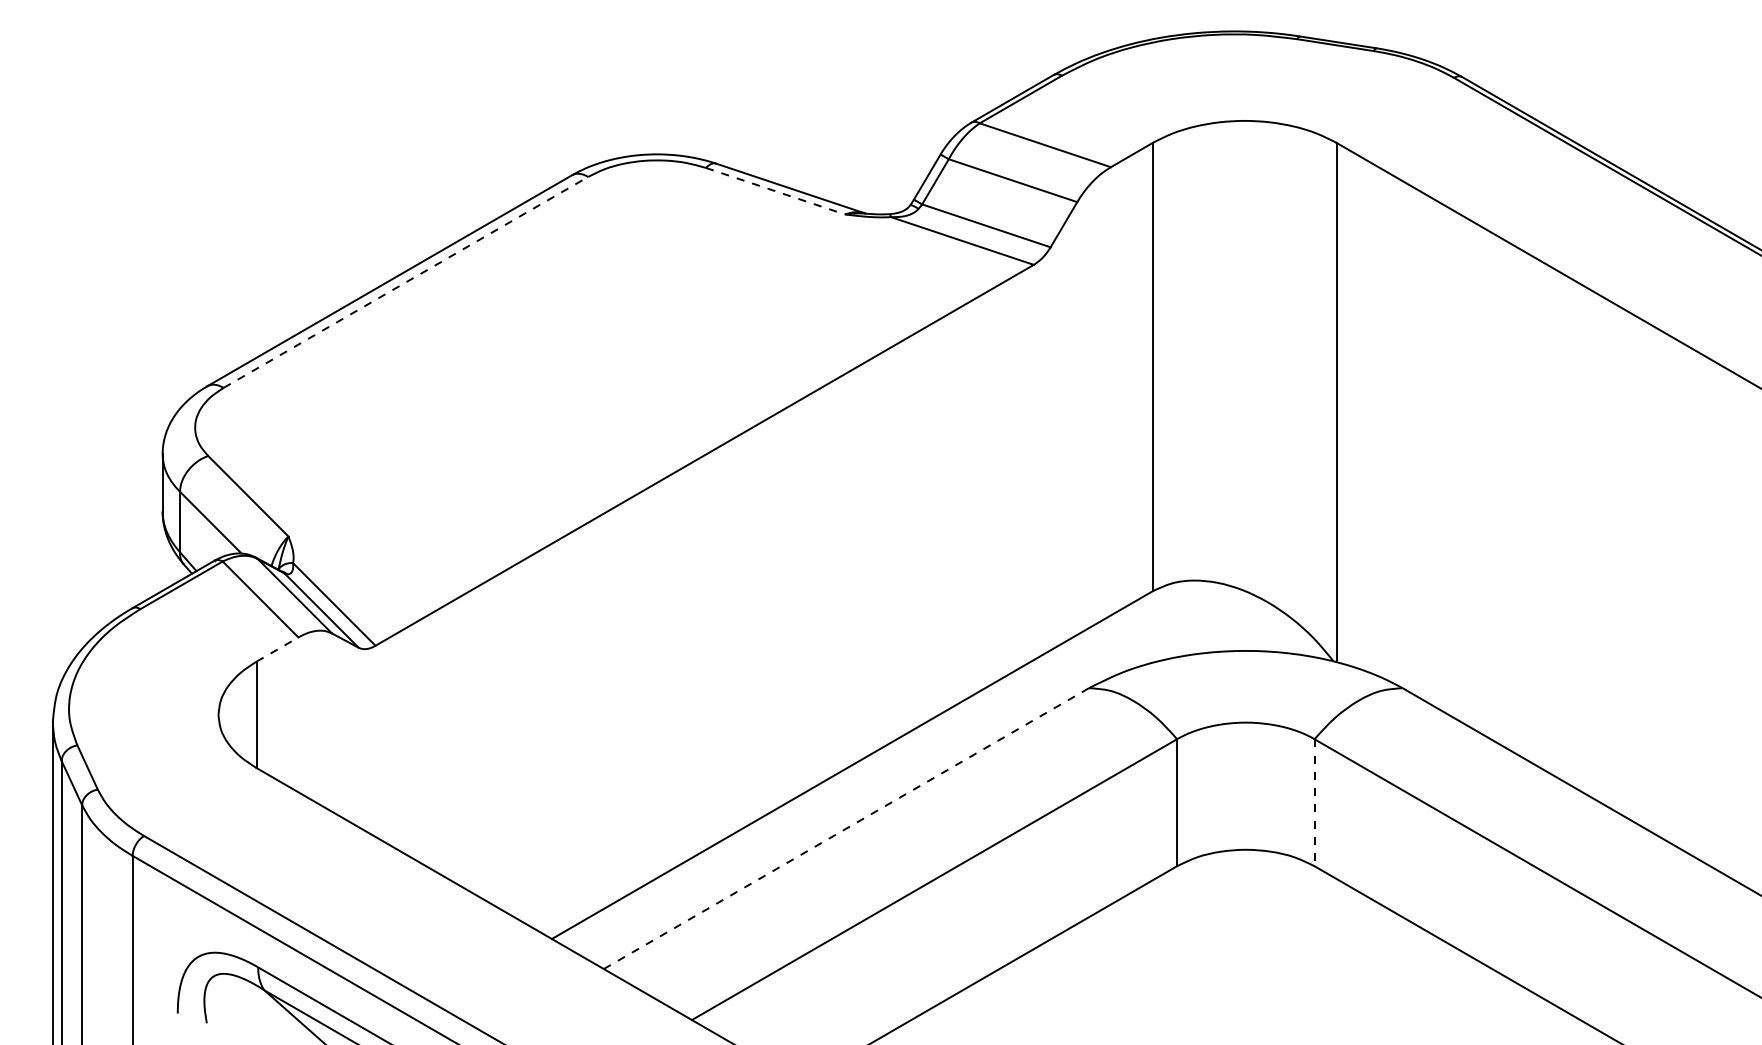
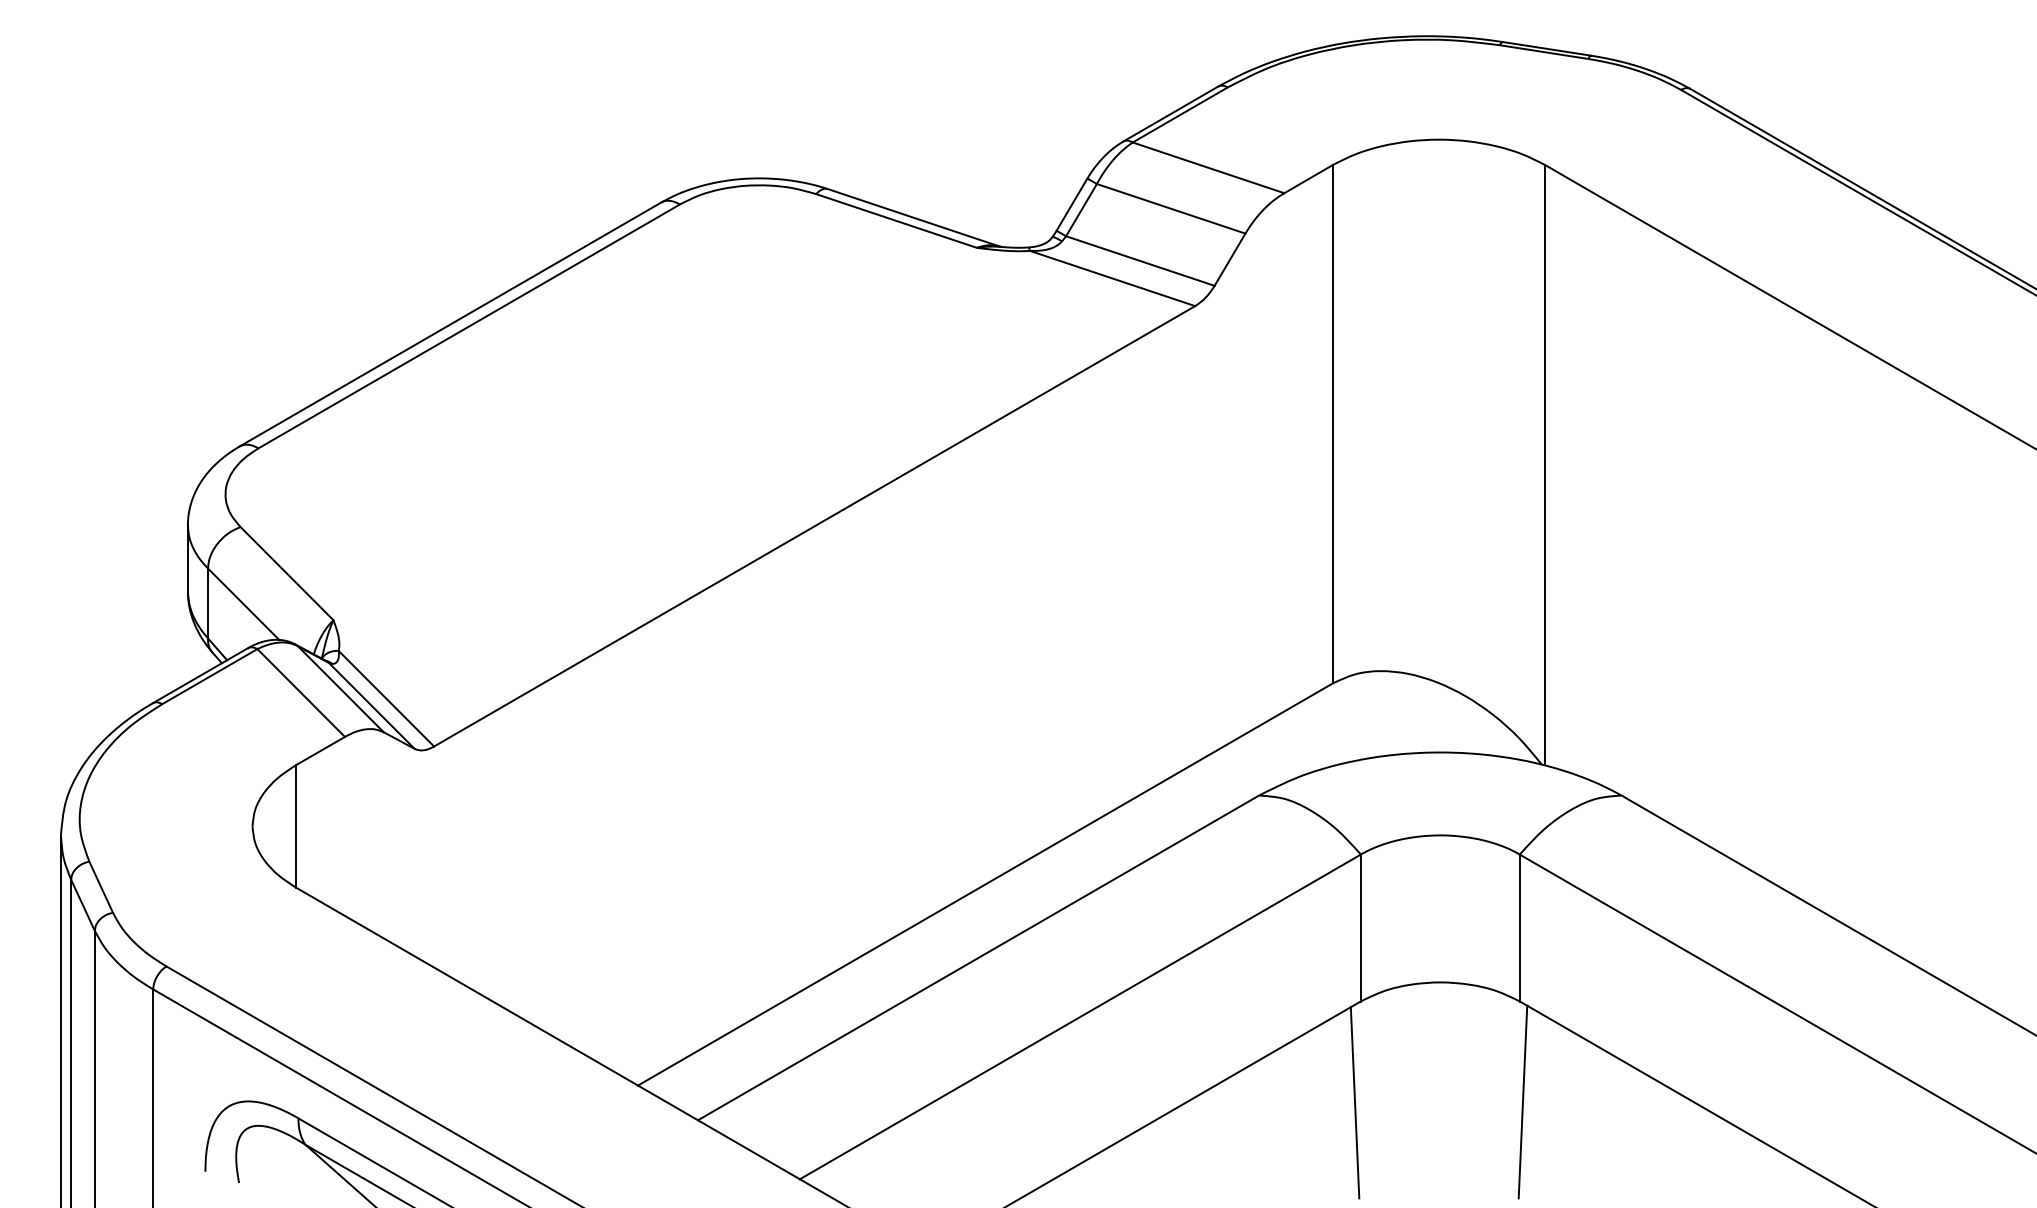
line: (775, 191) -> (896, 221), dashed -> solid
line: (405, 282) -> (468, 326), dashed -> solid
line: (277, 649) -> (320, 750), dashed -> solid
line: (1314, 803) -> (1519, 928), dashed -> solid
line: (844, 829) -> (976, 958), dashed -> solid
line: (1317, 952) -> (1523, 1101), added
line: (1171, 953) -> (1354, 1102), added

